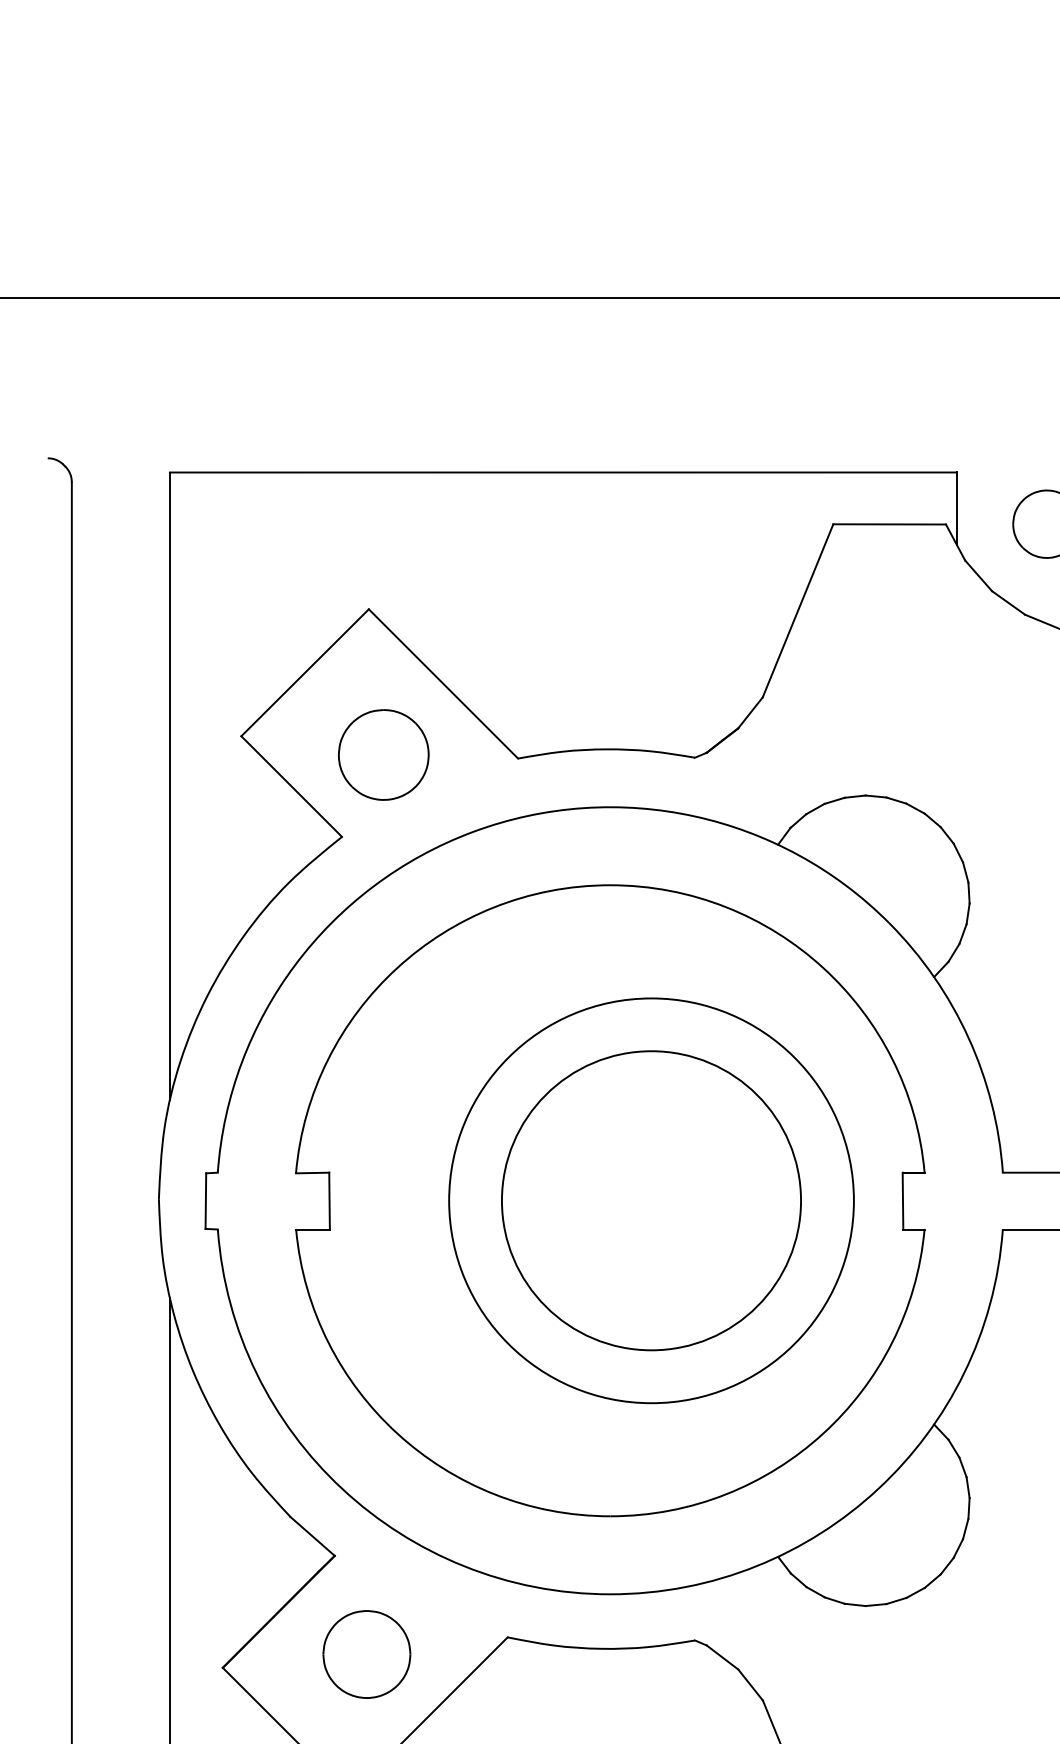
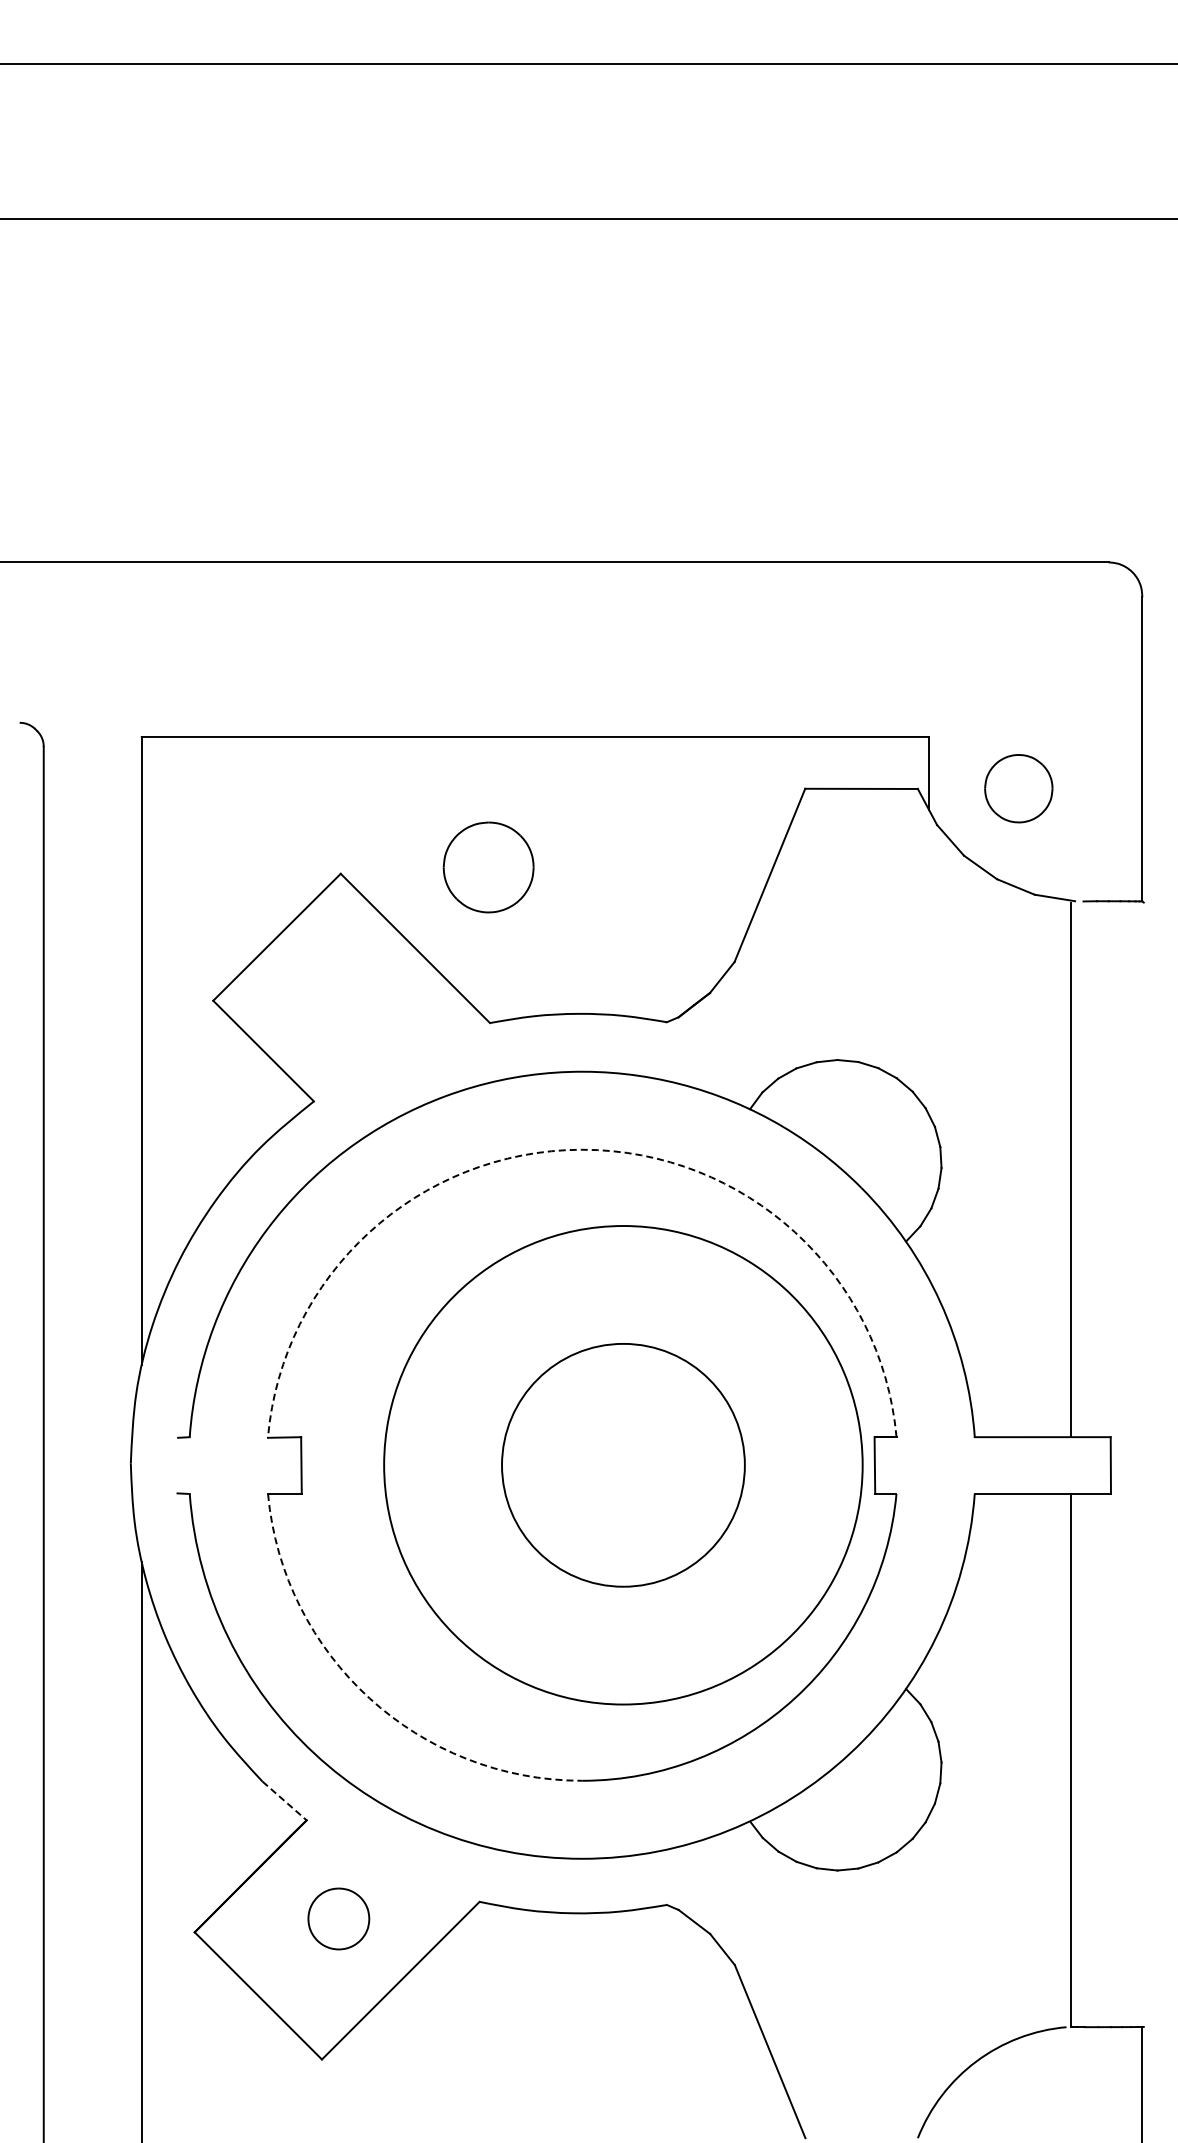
part: (383, 755) -> (488, 867), moved
arc: (609, 885) -> (581, 1149), solid -> dashed
circle: (650, 1200) -> (622, 1464), size x1.6
circle: (651, 1200) -> (623, 1464), size x0.6
line: (205, 1201) -> (177, 1465), removed
arc: (397, 1434) -> (369, 1698), solid -> dashed
line: (313, 1537) -> (285, 1801), solid -> dashed
part: (366, 1654) -> (338, 1918), size x0.7

